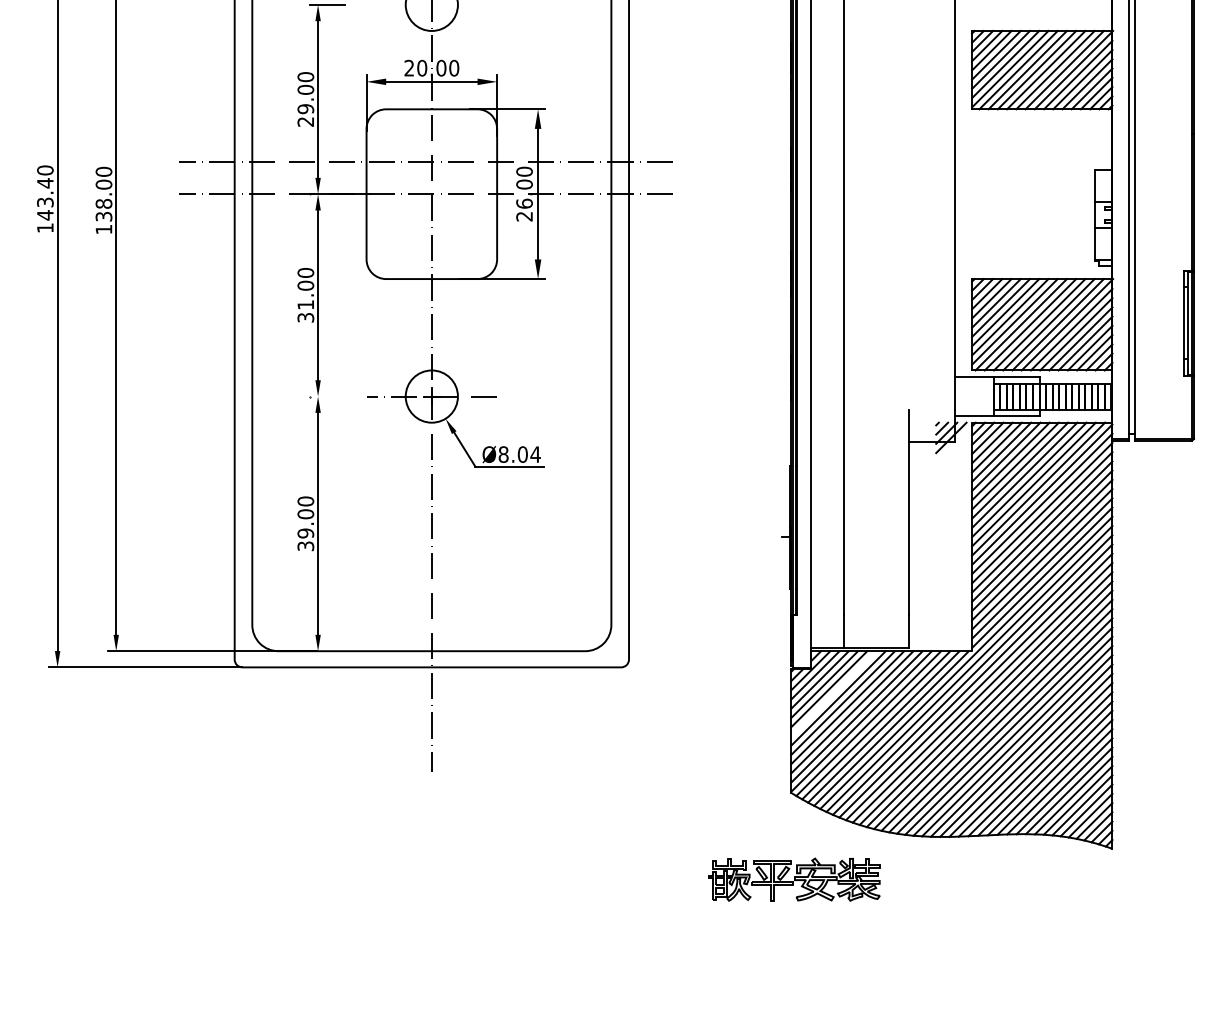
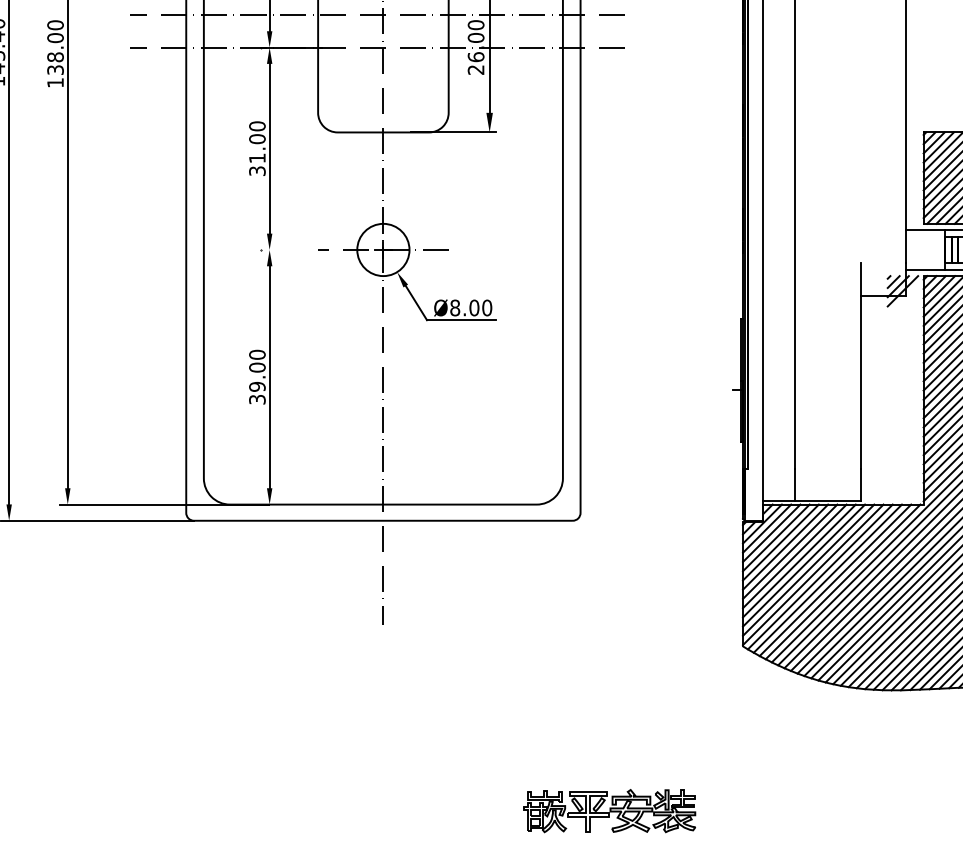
text: (535, 454) -> (487, 307), Ø8.04 -> Ø8.00
line: (833, 693) -> (785, 546), added
part: (794, 879) -> (610, 810), moved

